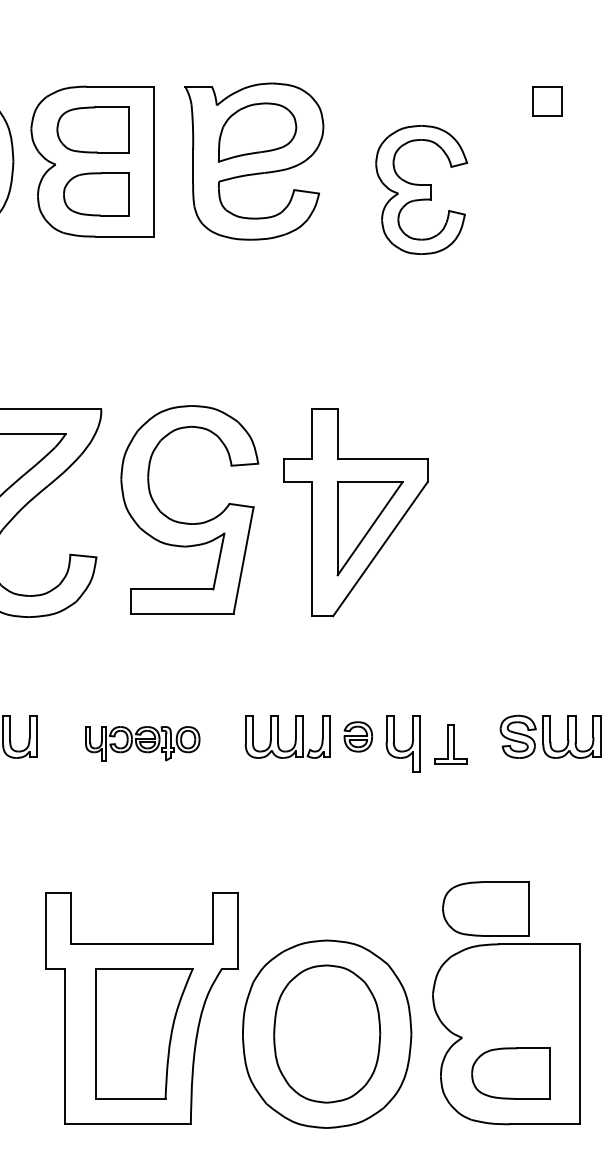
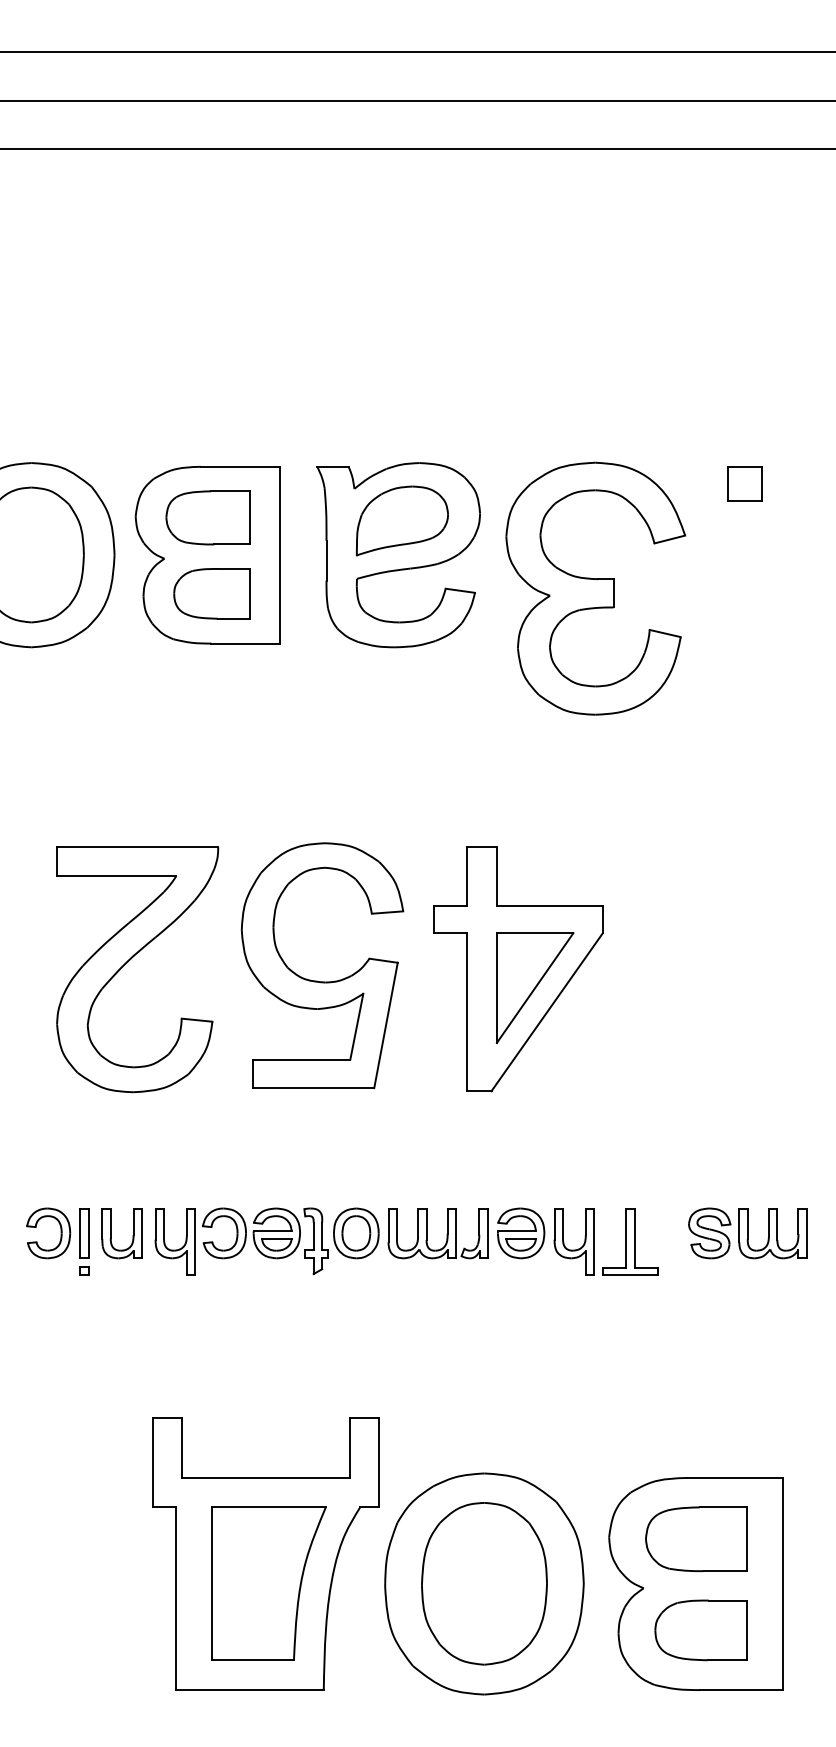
part: (421, 189) -> (595, 588), size x1.67
part: (358, 736) -> (521, 1233), size x1.43
part: (142, 743) -> (266, 1241), size x1.67
part: (451, 743) -> (630, 1241), size x1.43
part: (485, 908) -> (696, 1538), moved

